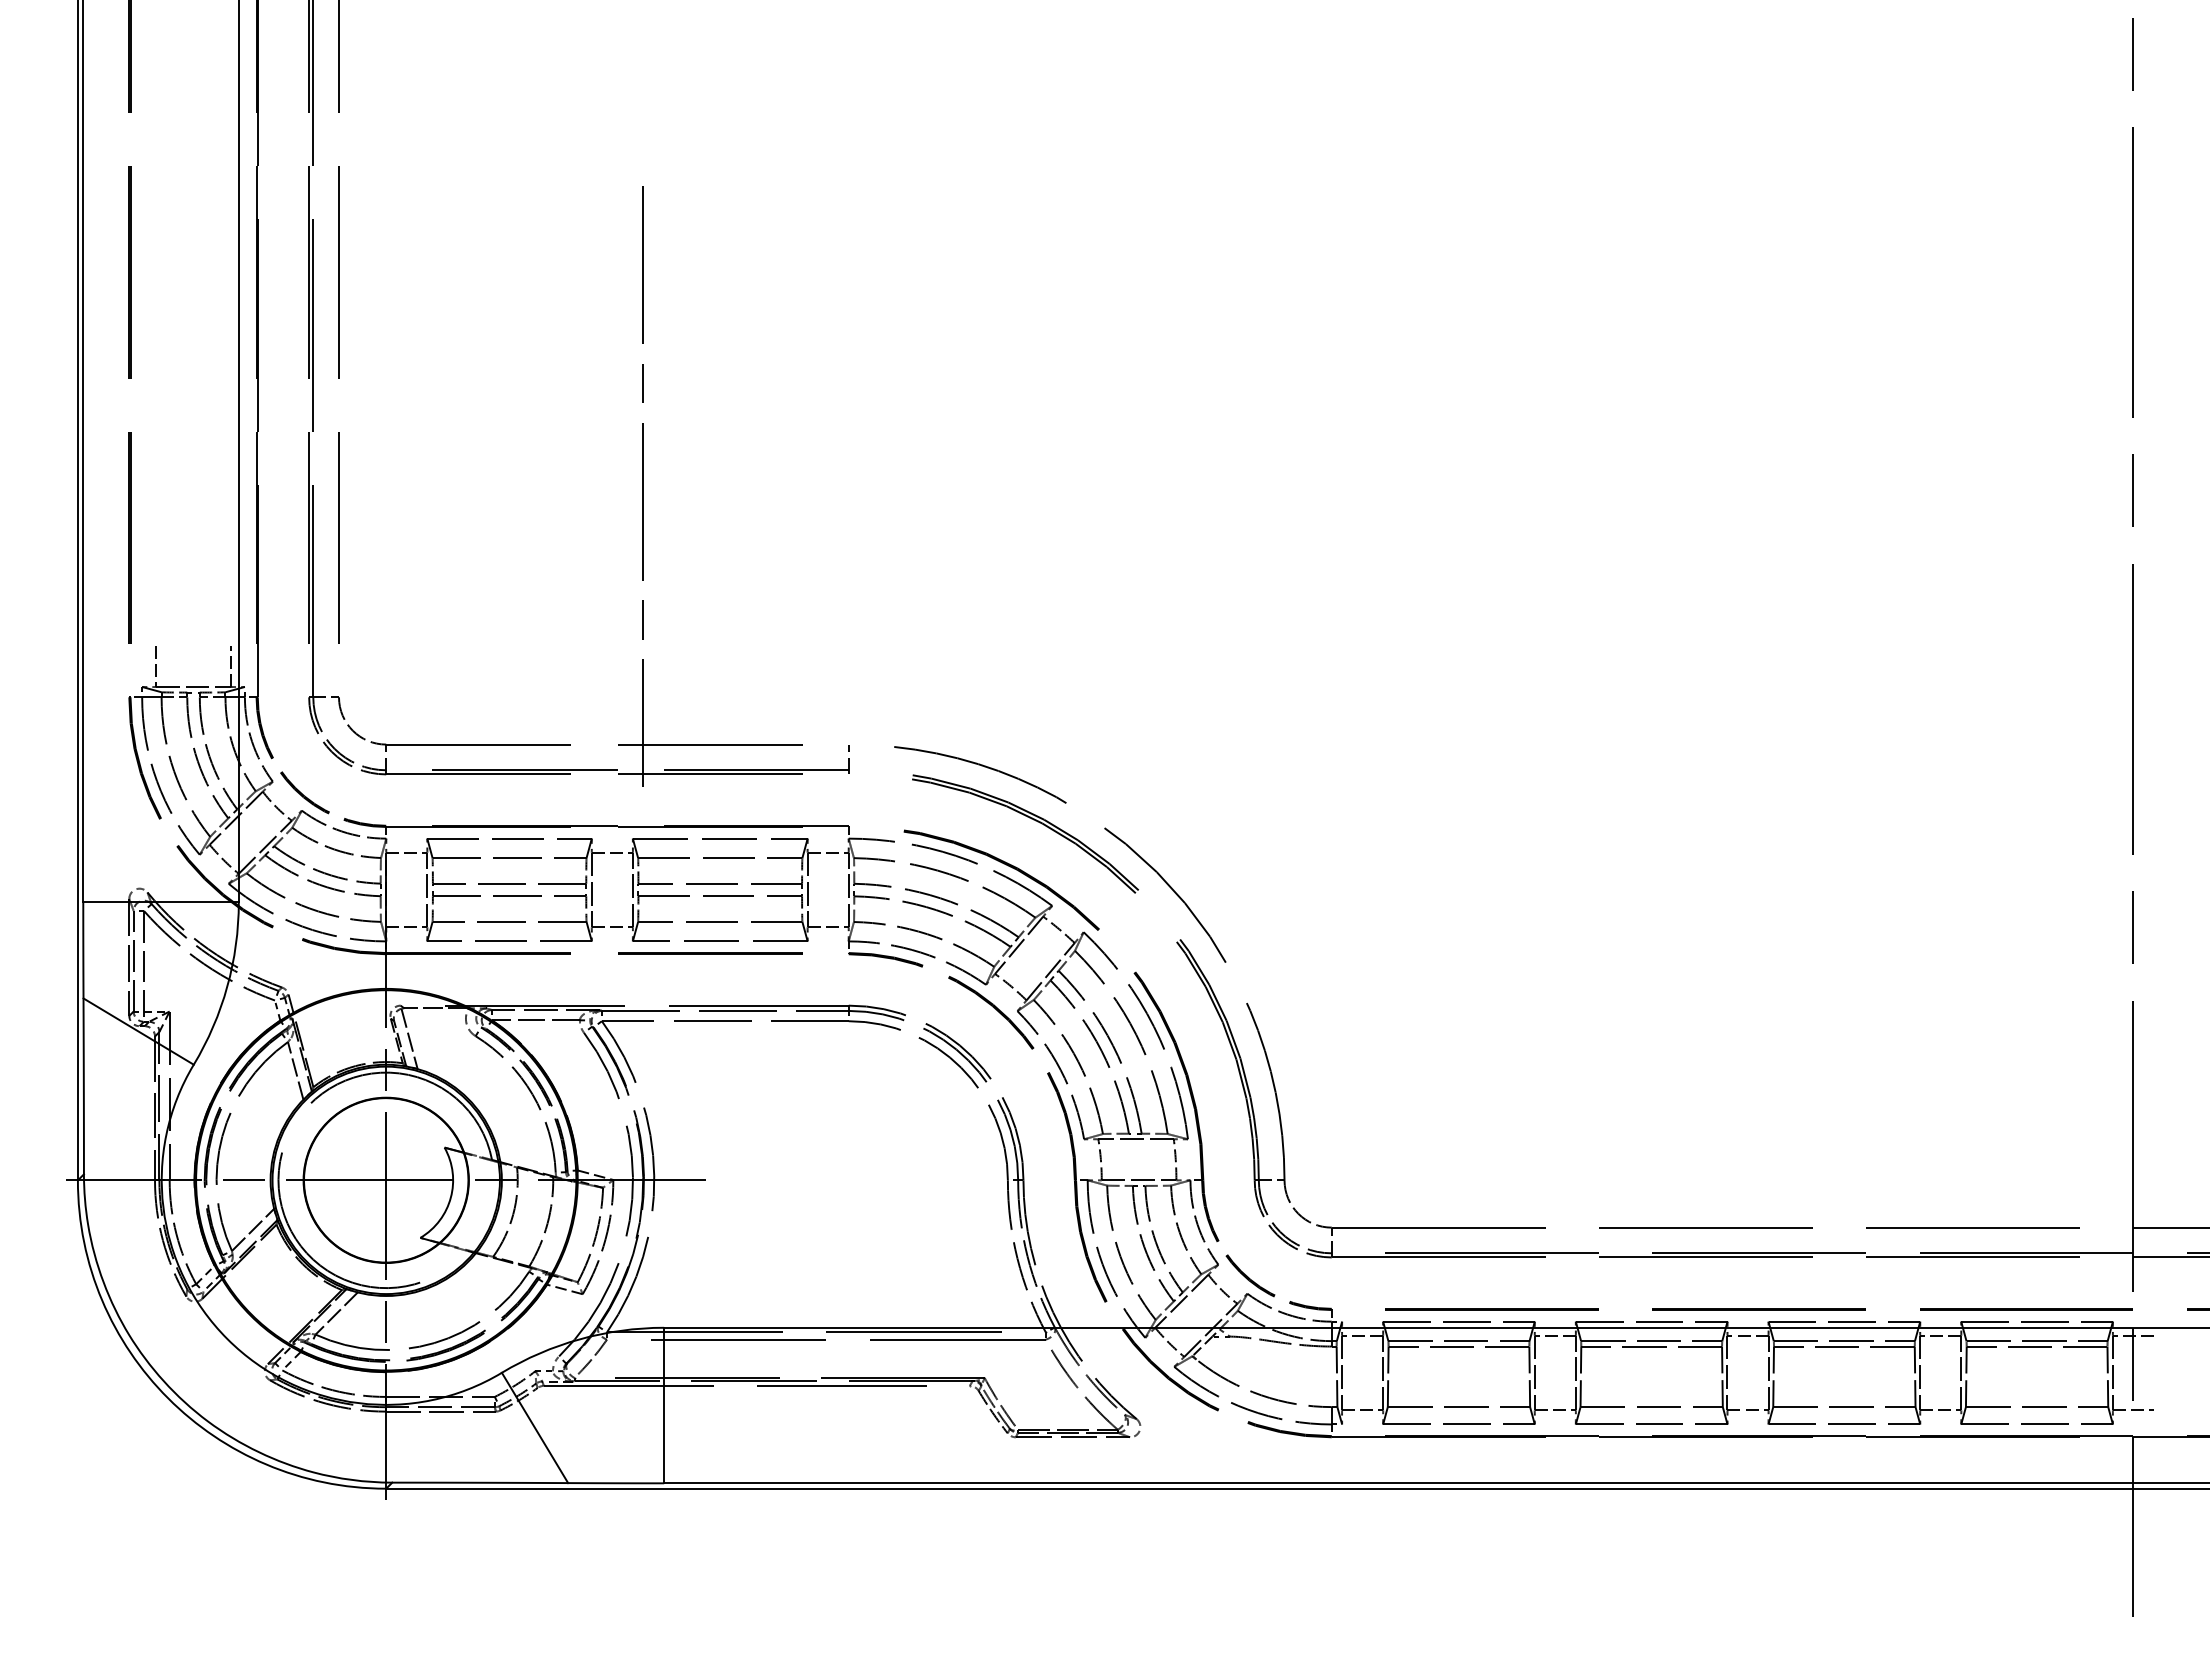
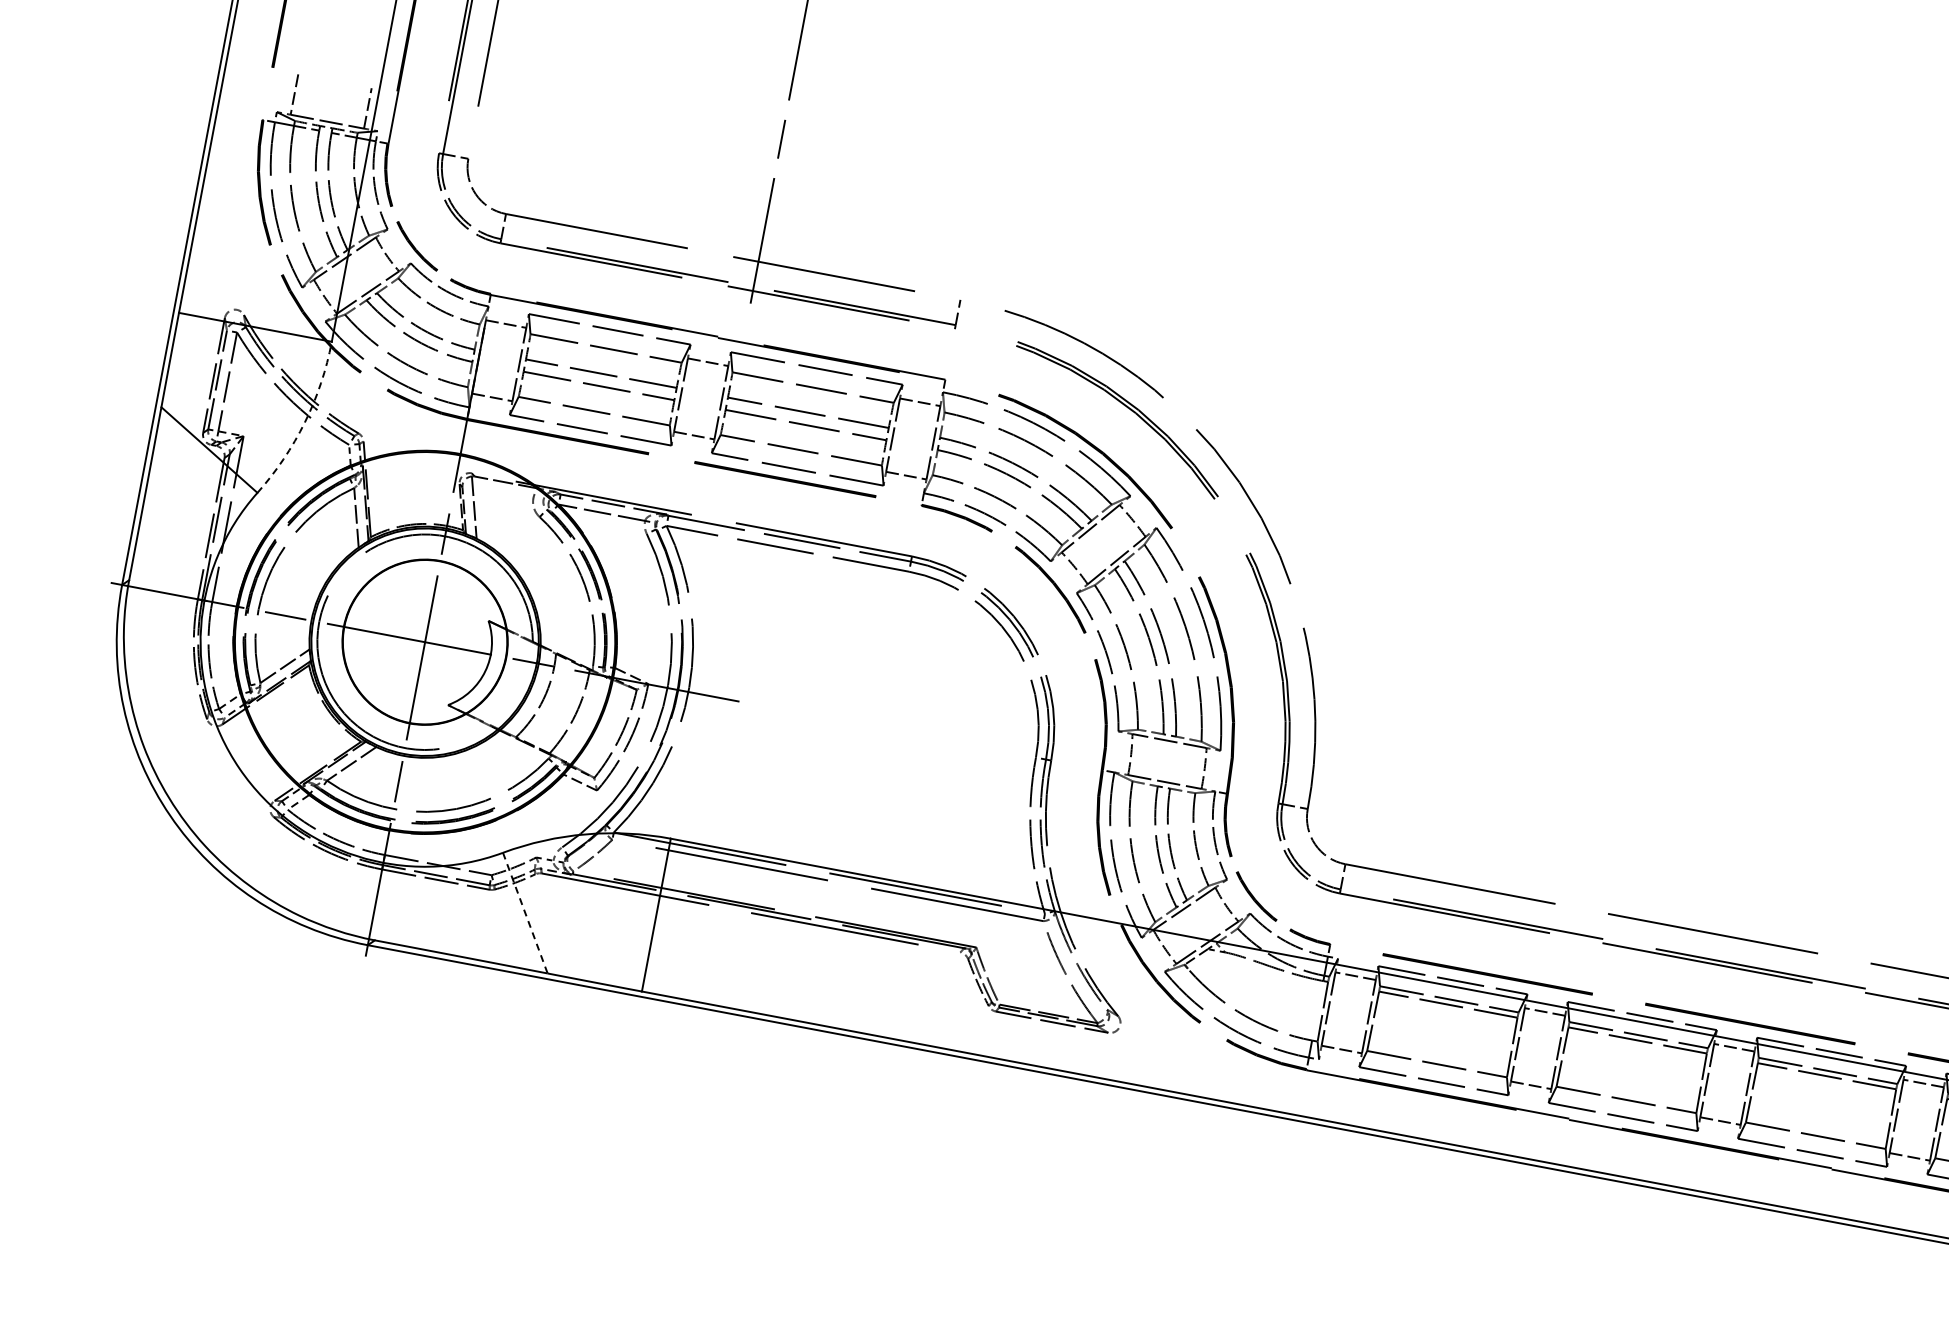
arc: (227, 986) -> (305, 422), solid -> dashed
line: (535, 1428) -> (525, 913), solid -> dashed

